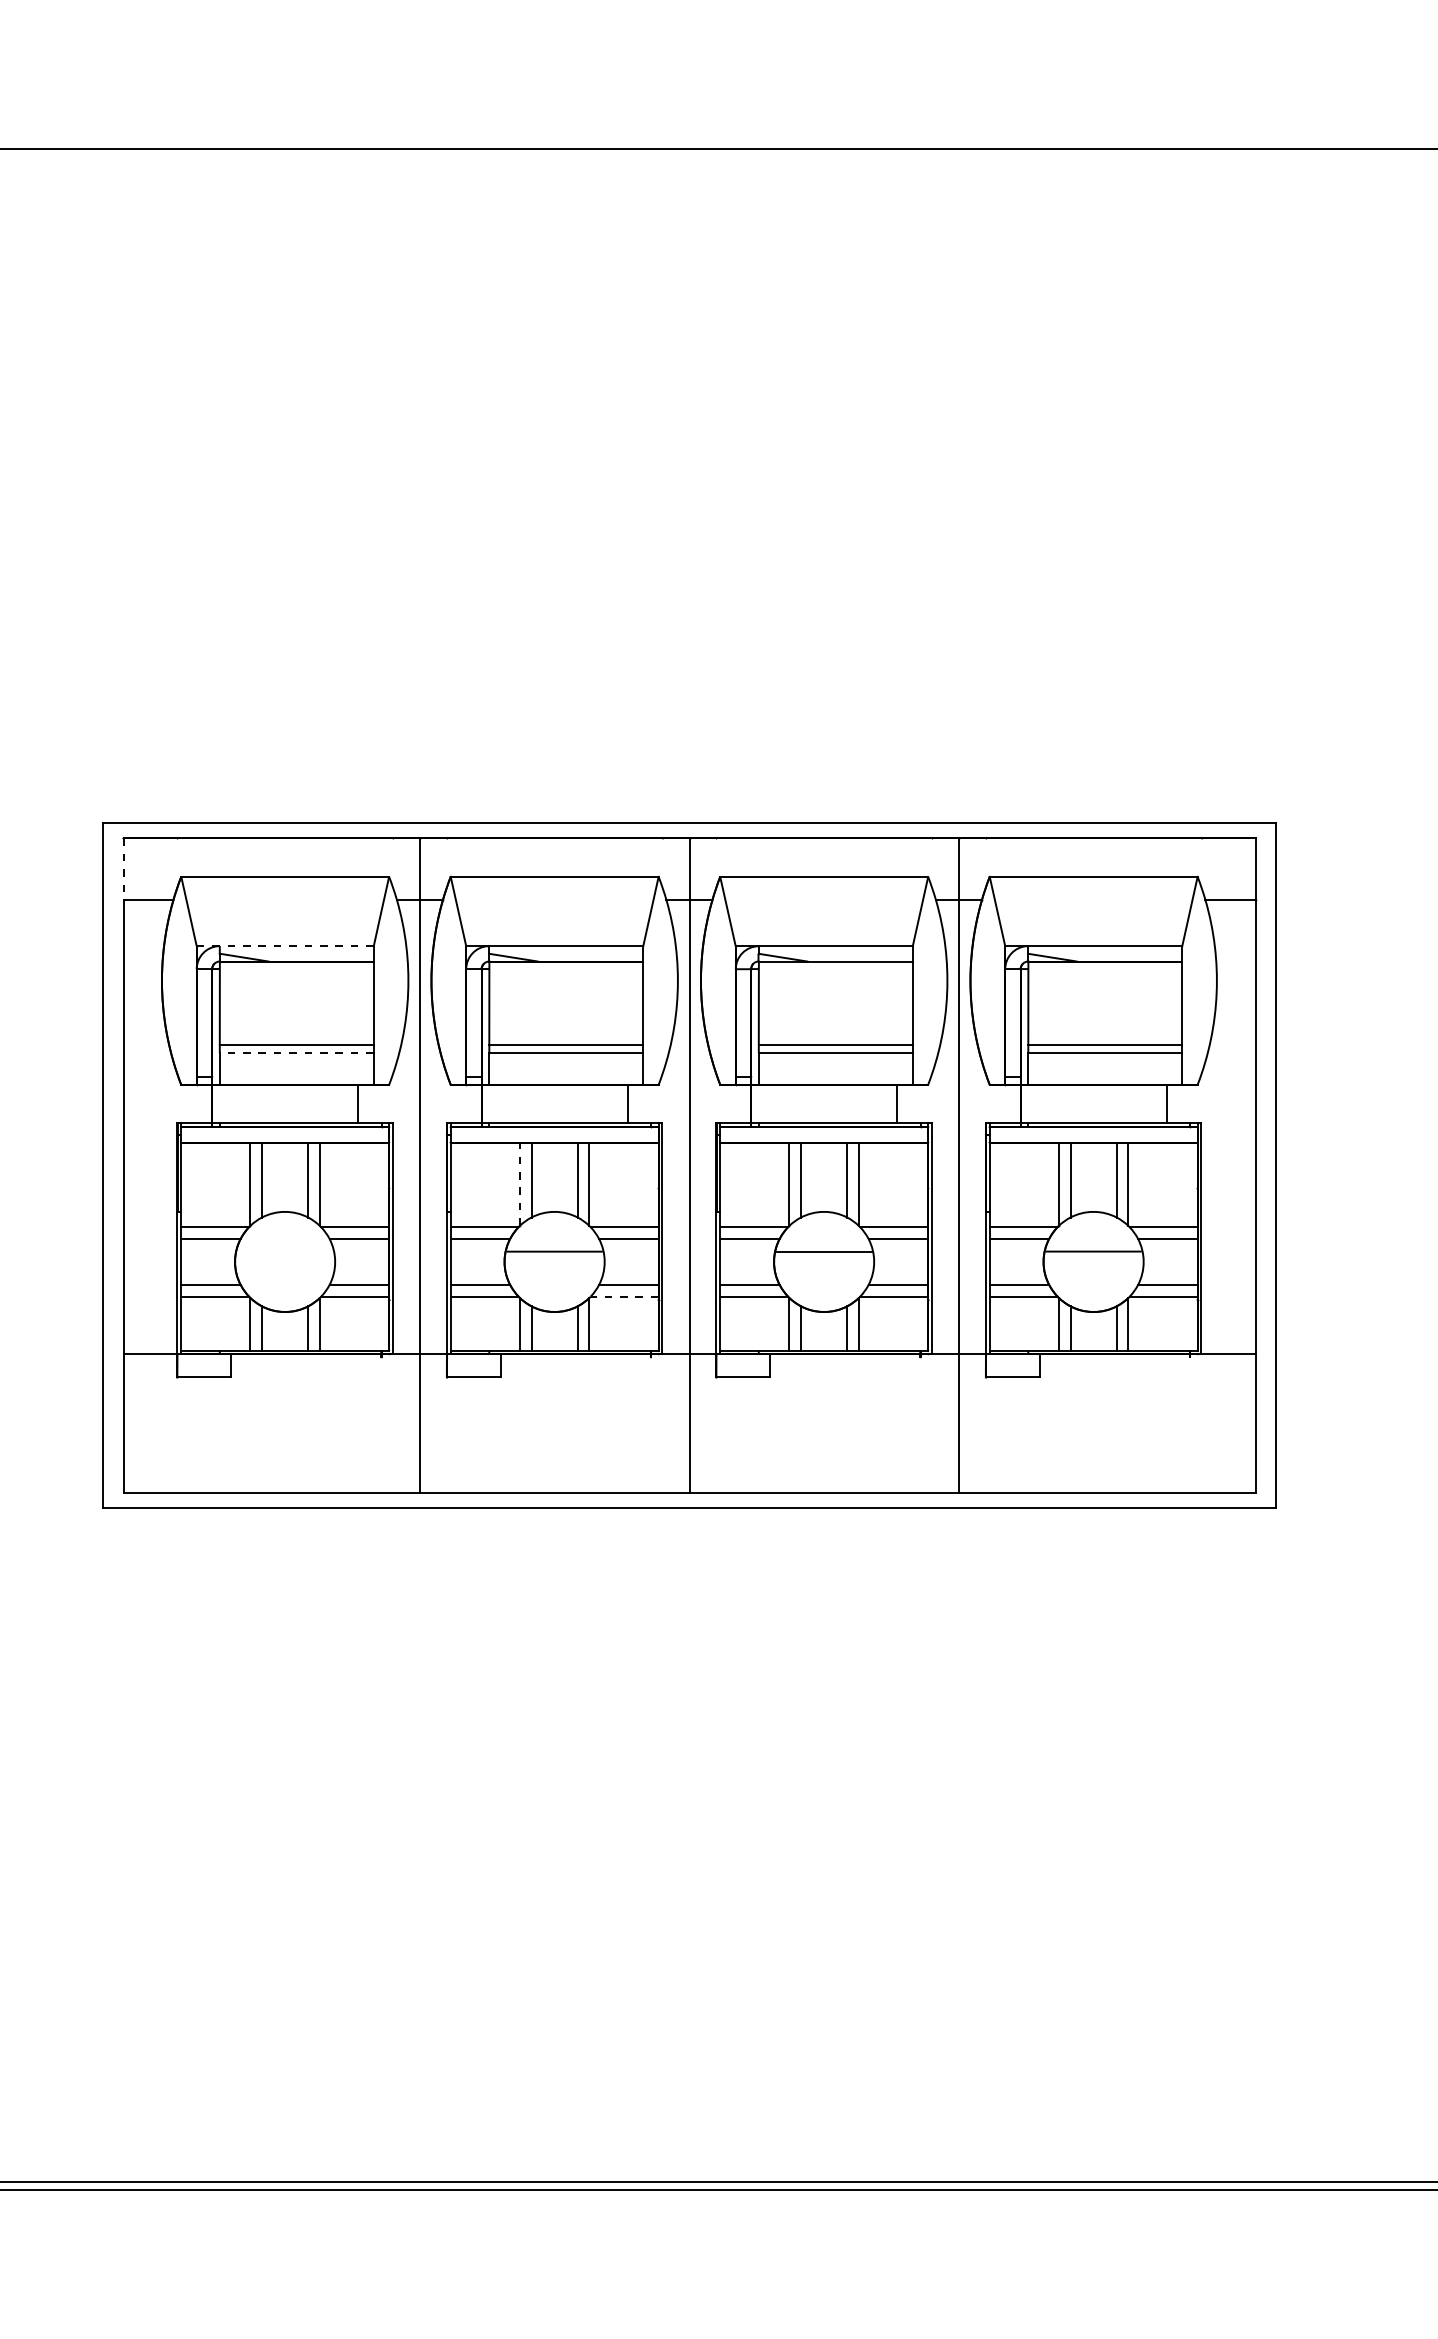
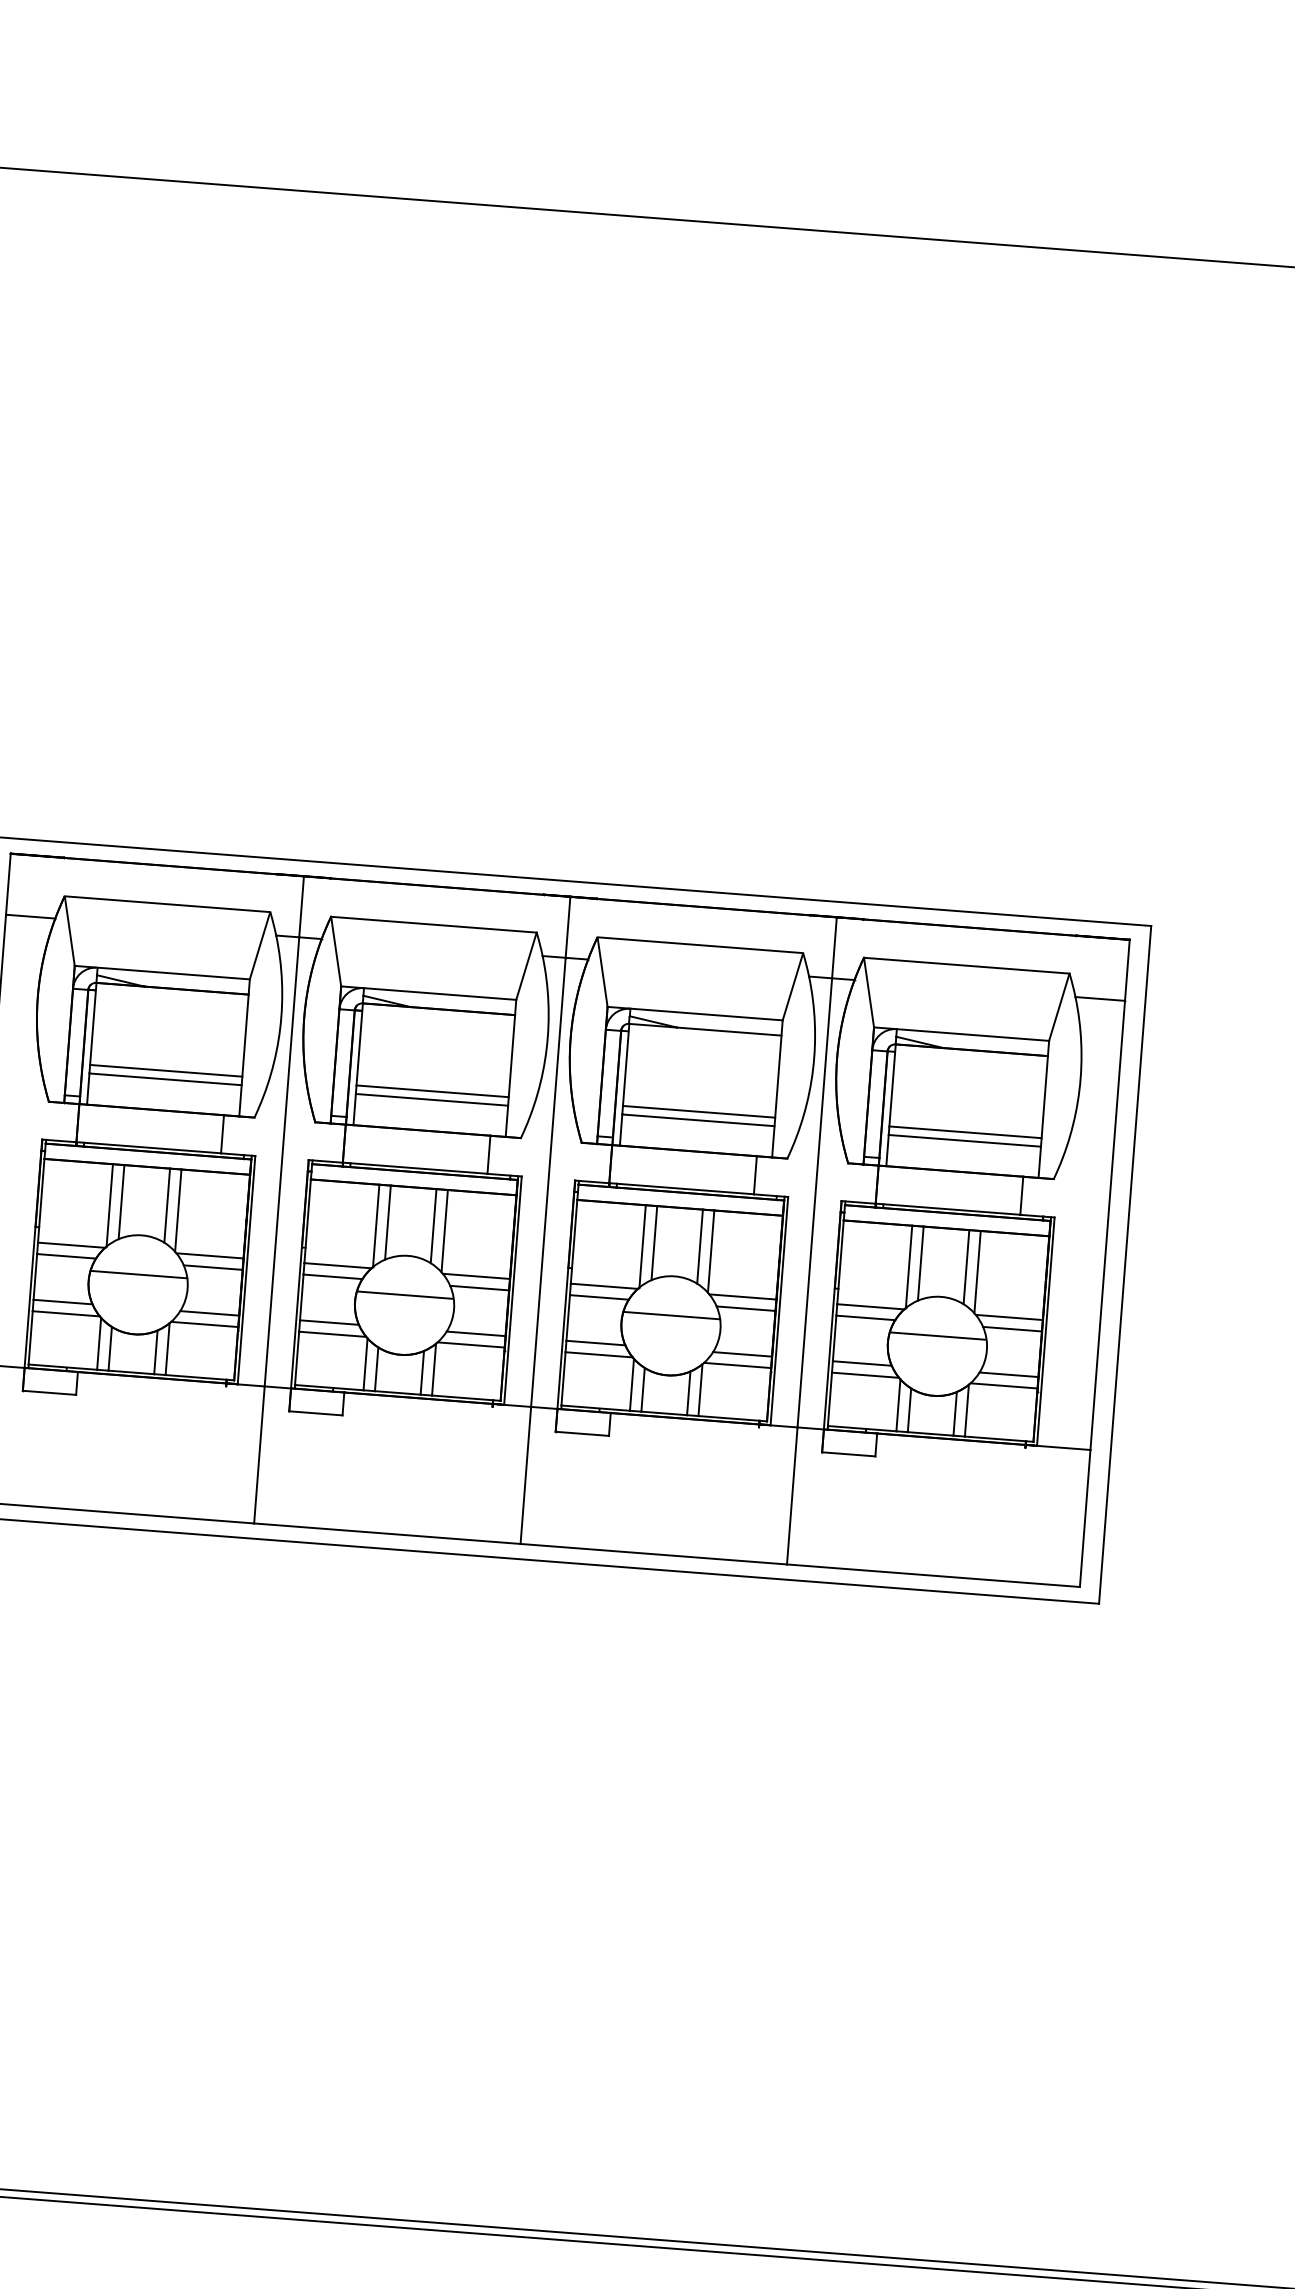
line: (123, 869) -> (8, 884), dashed -> solid
line: (285, 946) -> (162, 973), dashed -> solid
line: (296, 1053) -> (165, 1079), dashed -> solid
line: (519, 1184) -> (375, 1226), dashed -> solid
line: (285, 1251) -> (139, 1274), added
line: (624, 1296) -> (471, 1344), dashed -> solid

